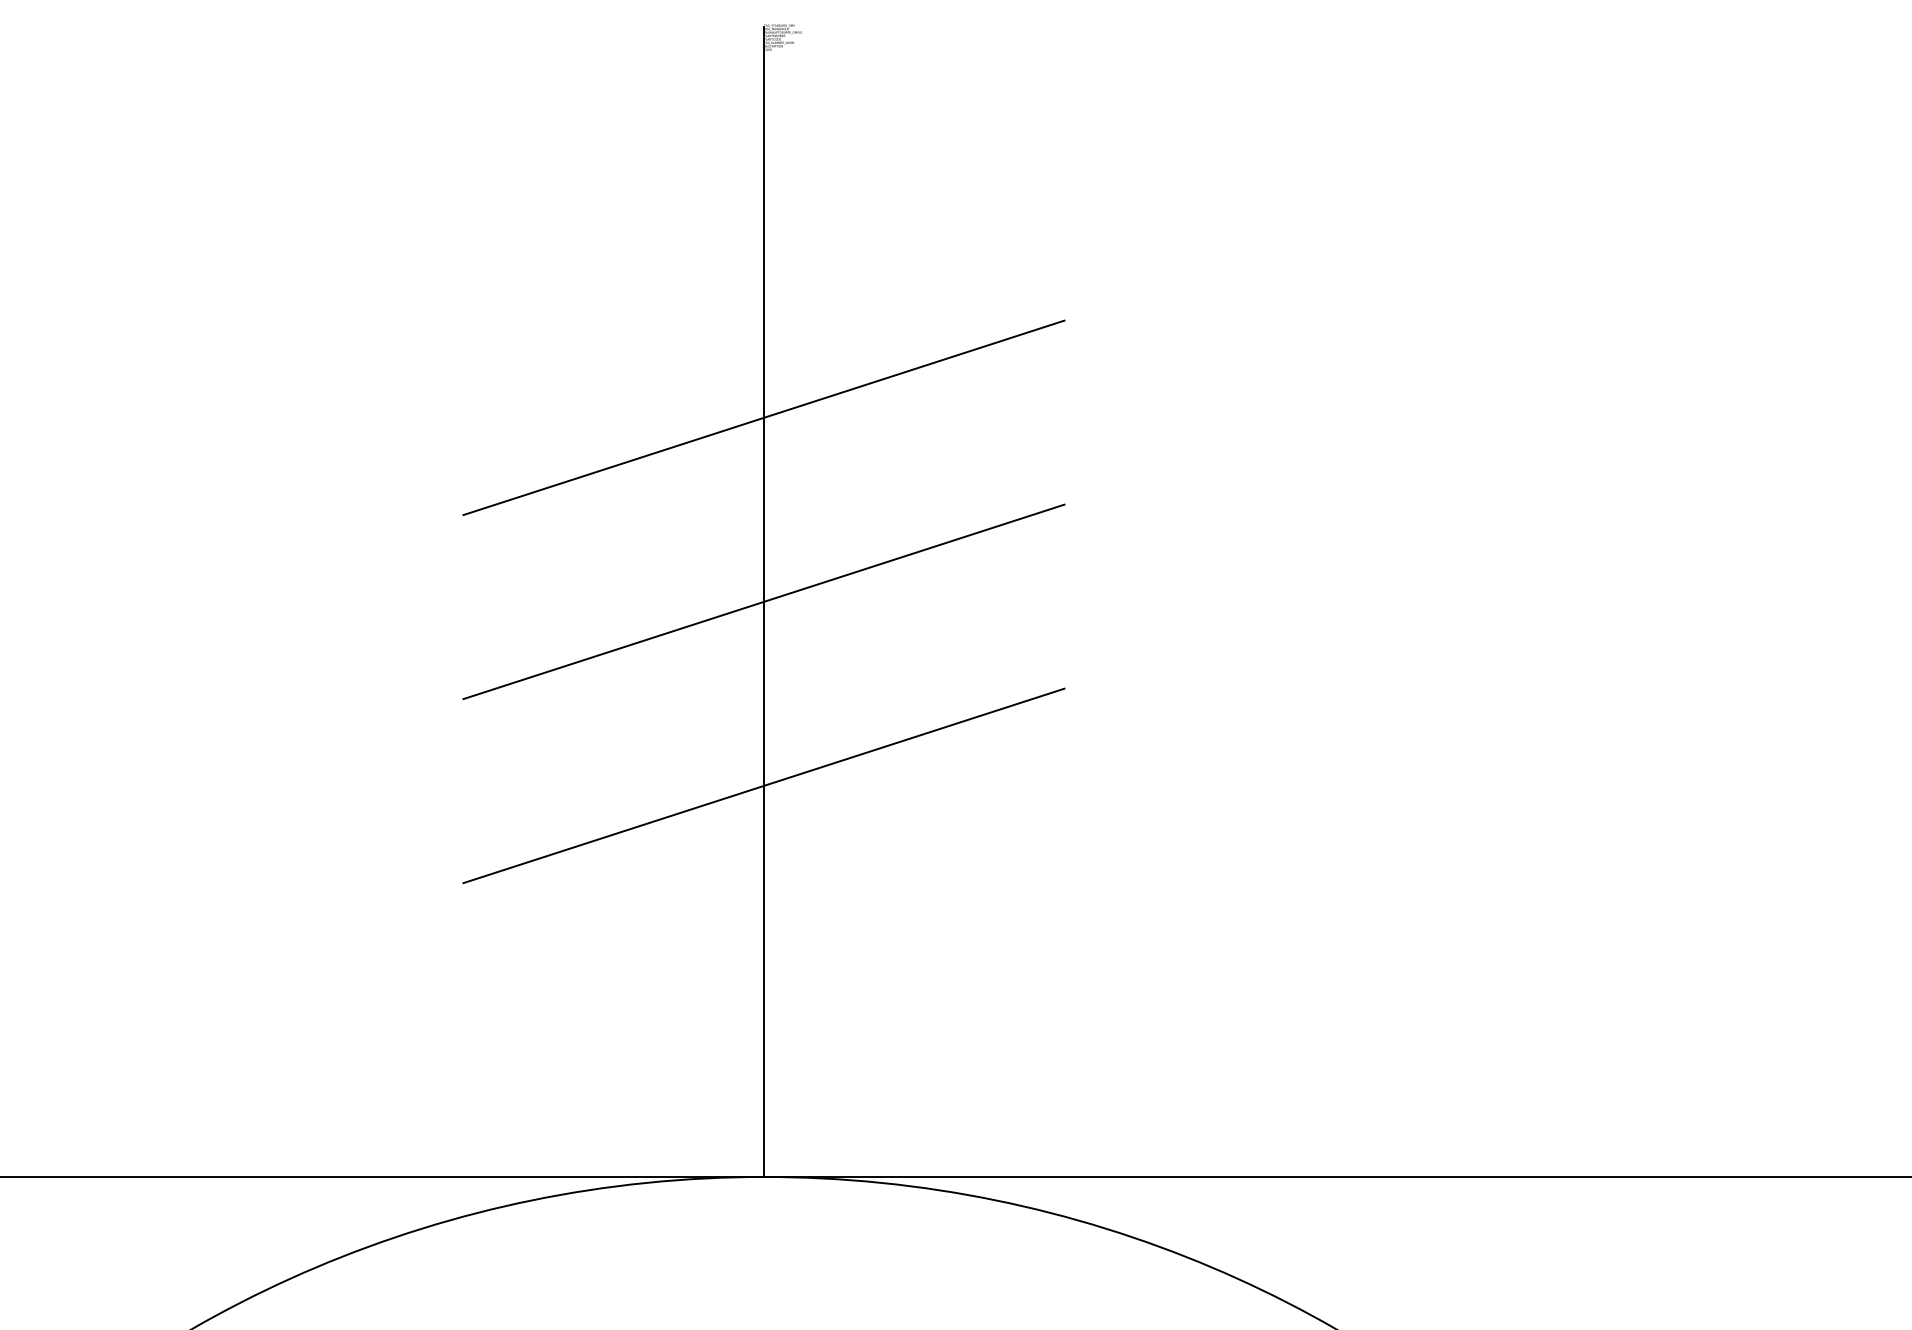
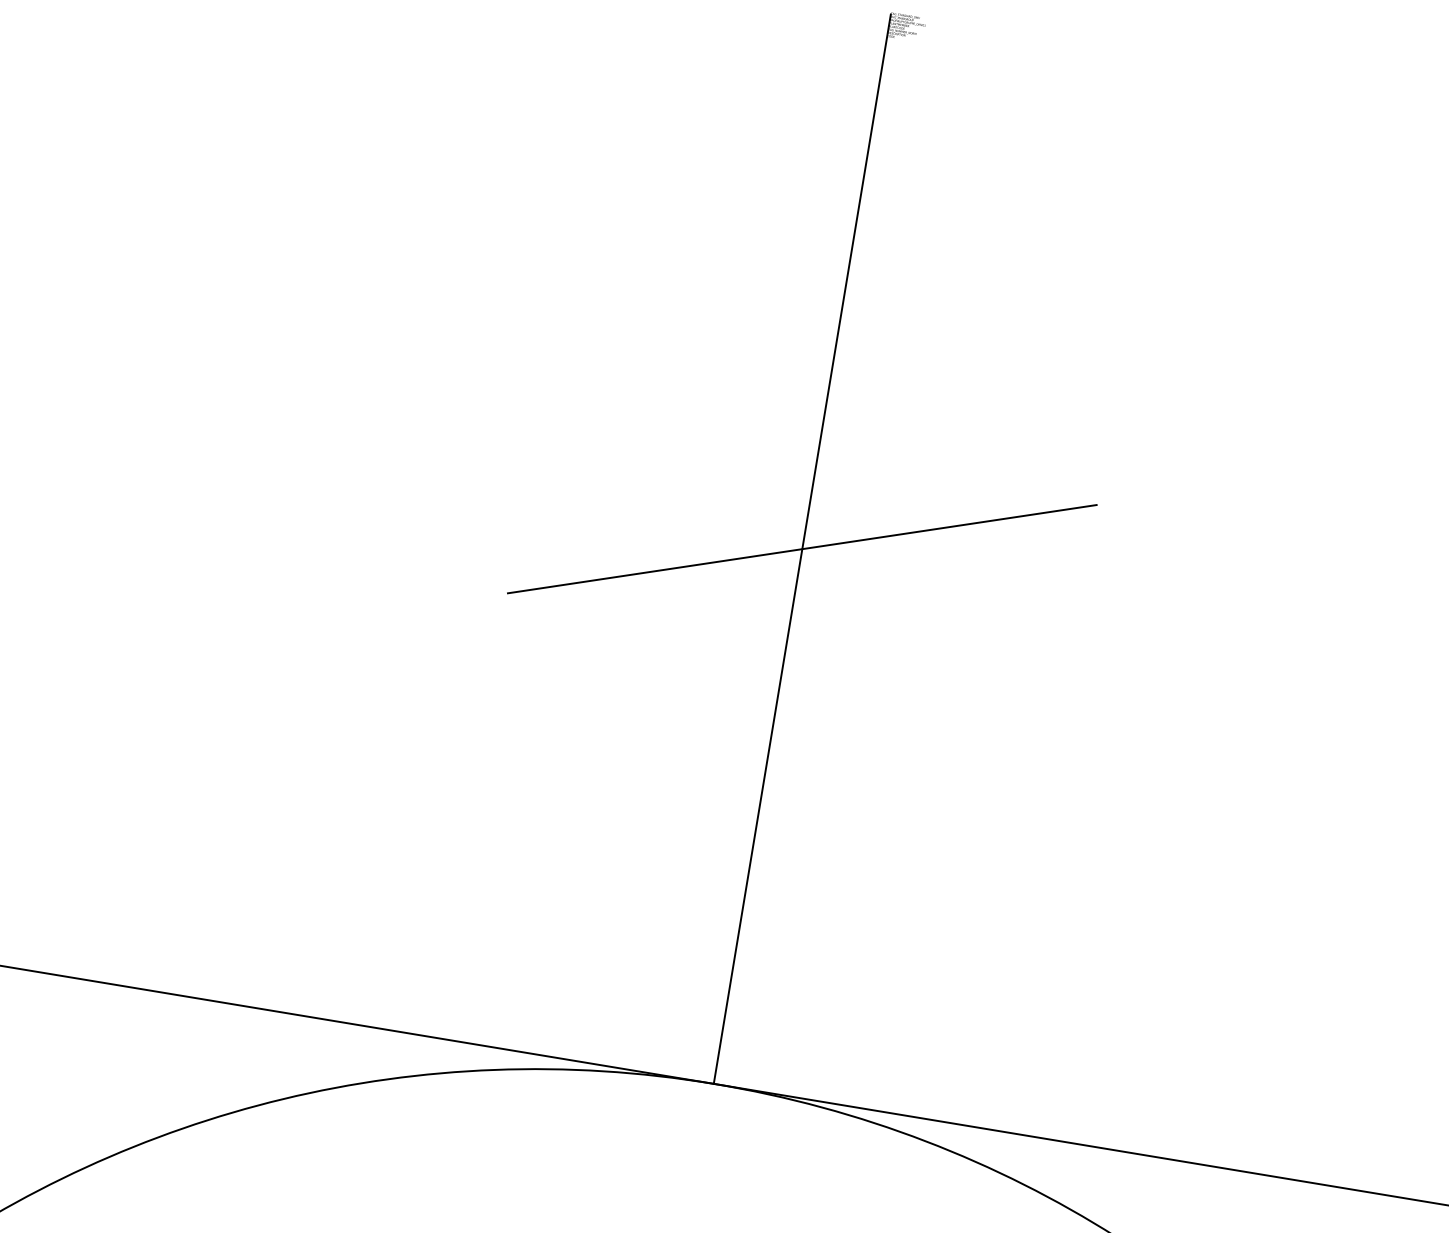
line: (763, 417) -> (830, 377), removed
line: (763, 785) -> (773, 719), removed

